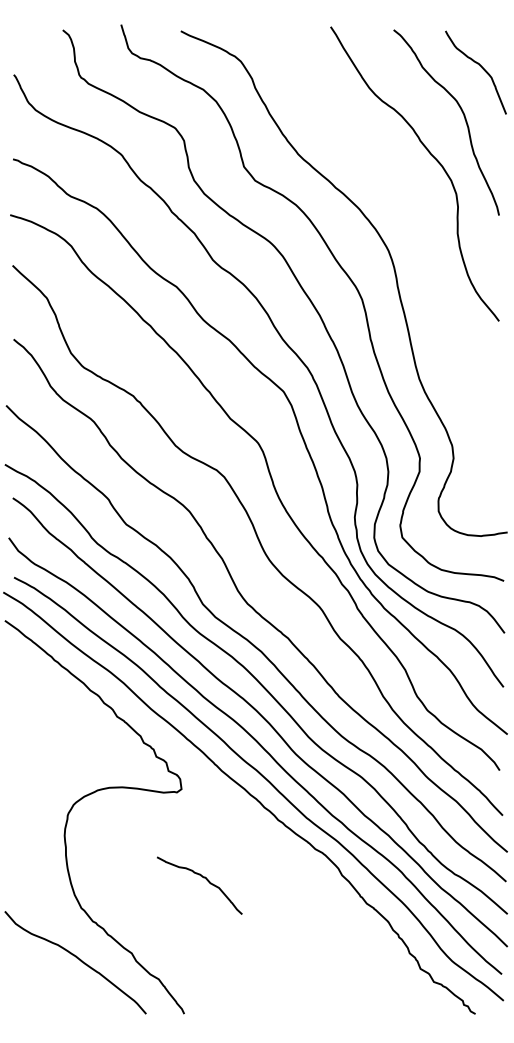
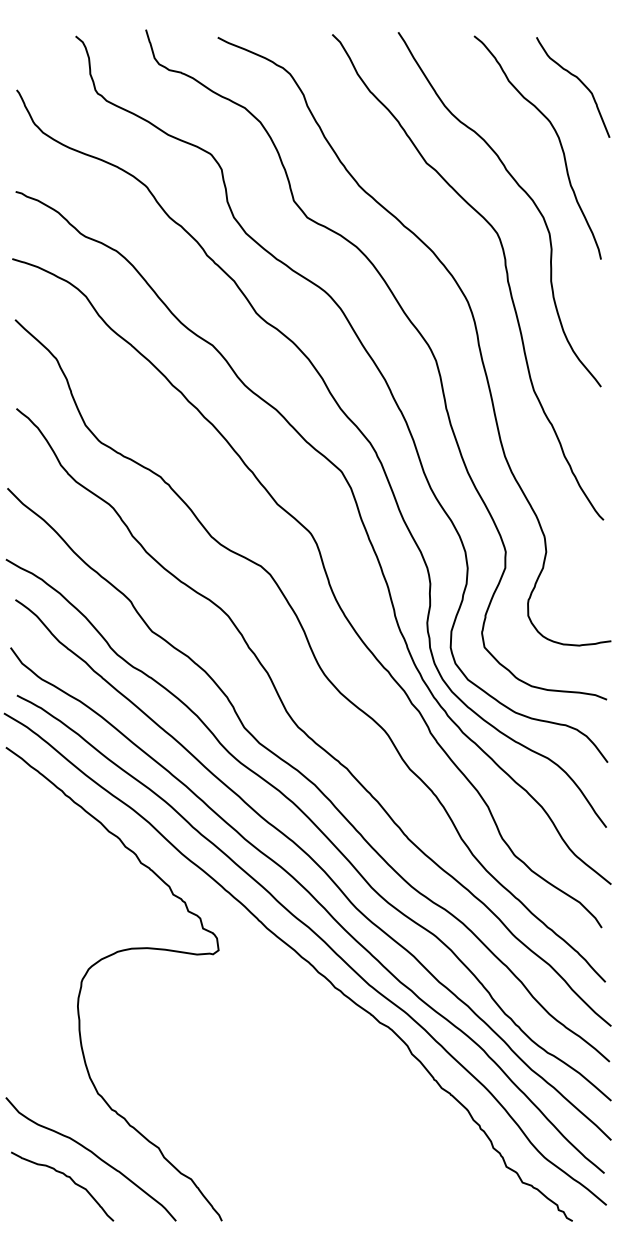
curve: (418, 221) -> (504, 266), added
curve: (203, 878) -> (66, 1177), moved

